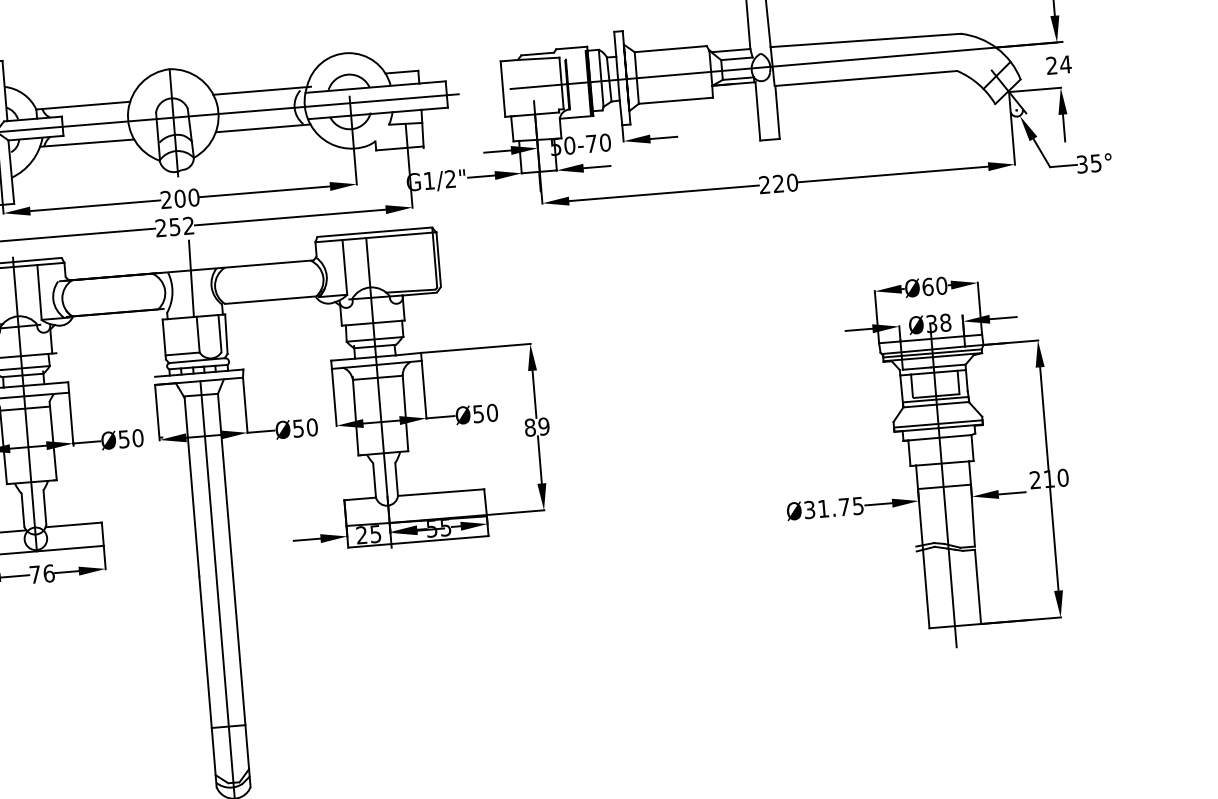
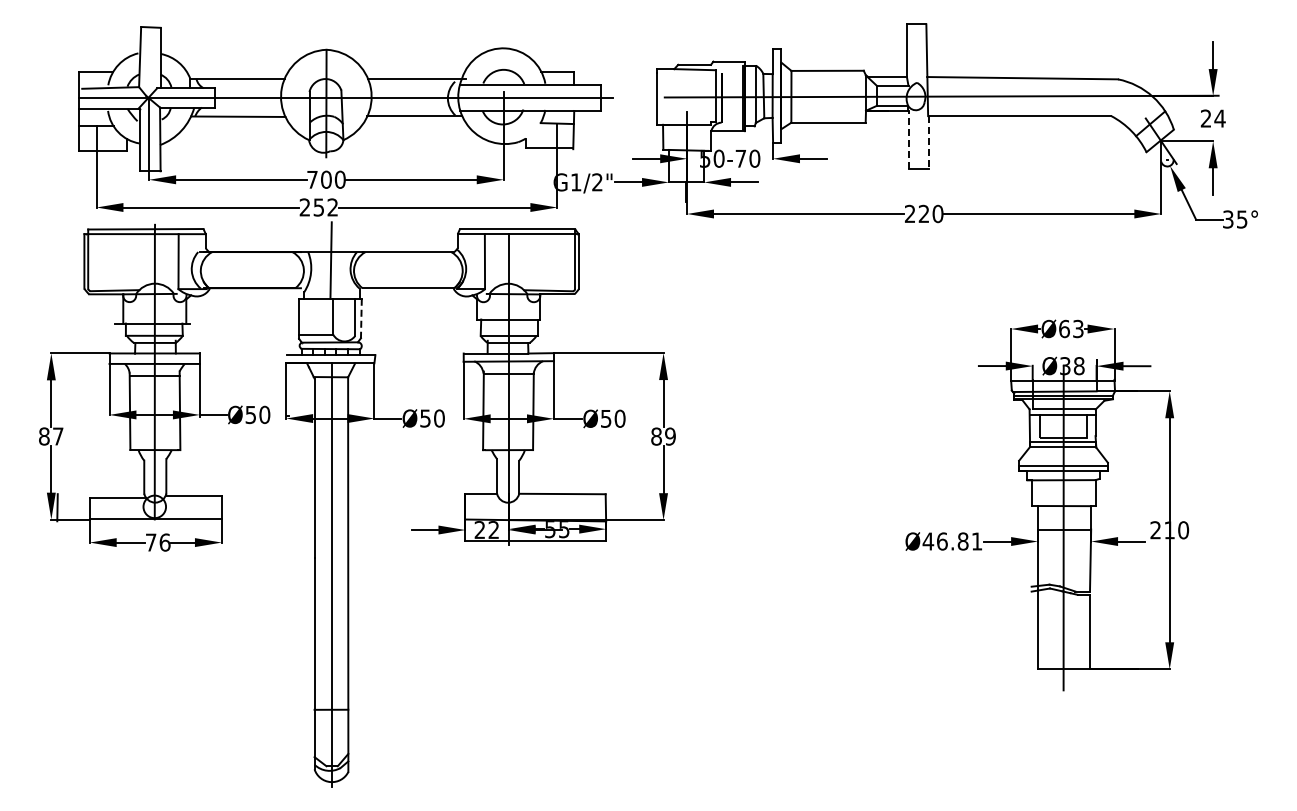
line: (757, 110) -> (909, 139), solid -> dashed
line: (777, 112) -> (928, 142), solid -> dashed
text: (166, 199) -> (312, 179), 200 -> 700
text: (941, 286) -> (1078, 329), Ø60 -> Ø63
line: (226, 334) -> (361, 318), solid -> dashed
text: (833, 507) -> (952, 541), Ø31.75 -> Ø46.81
text: (375, 534) -> (493, 530), 25 -> 22

